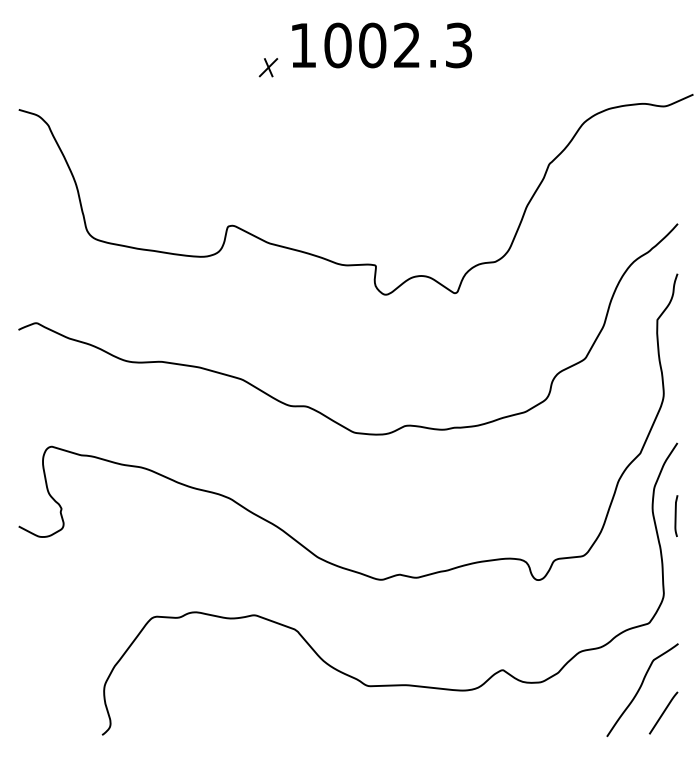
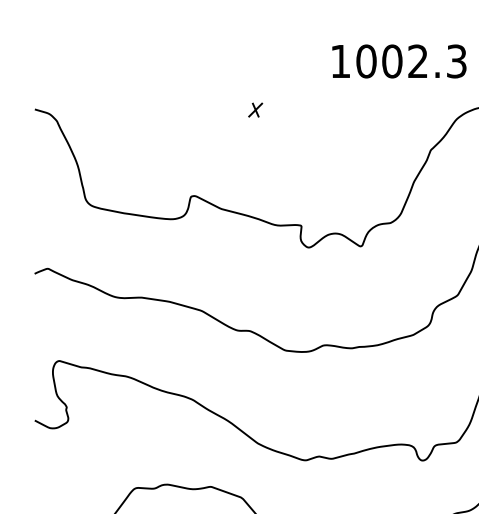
text: (381, 45) -> (398, 61), moved
part: (268, 67) -> (255, 110), moved

